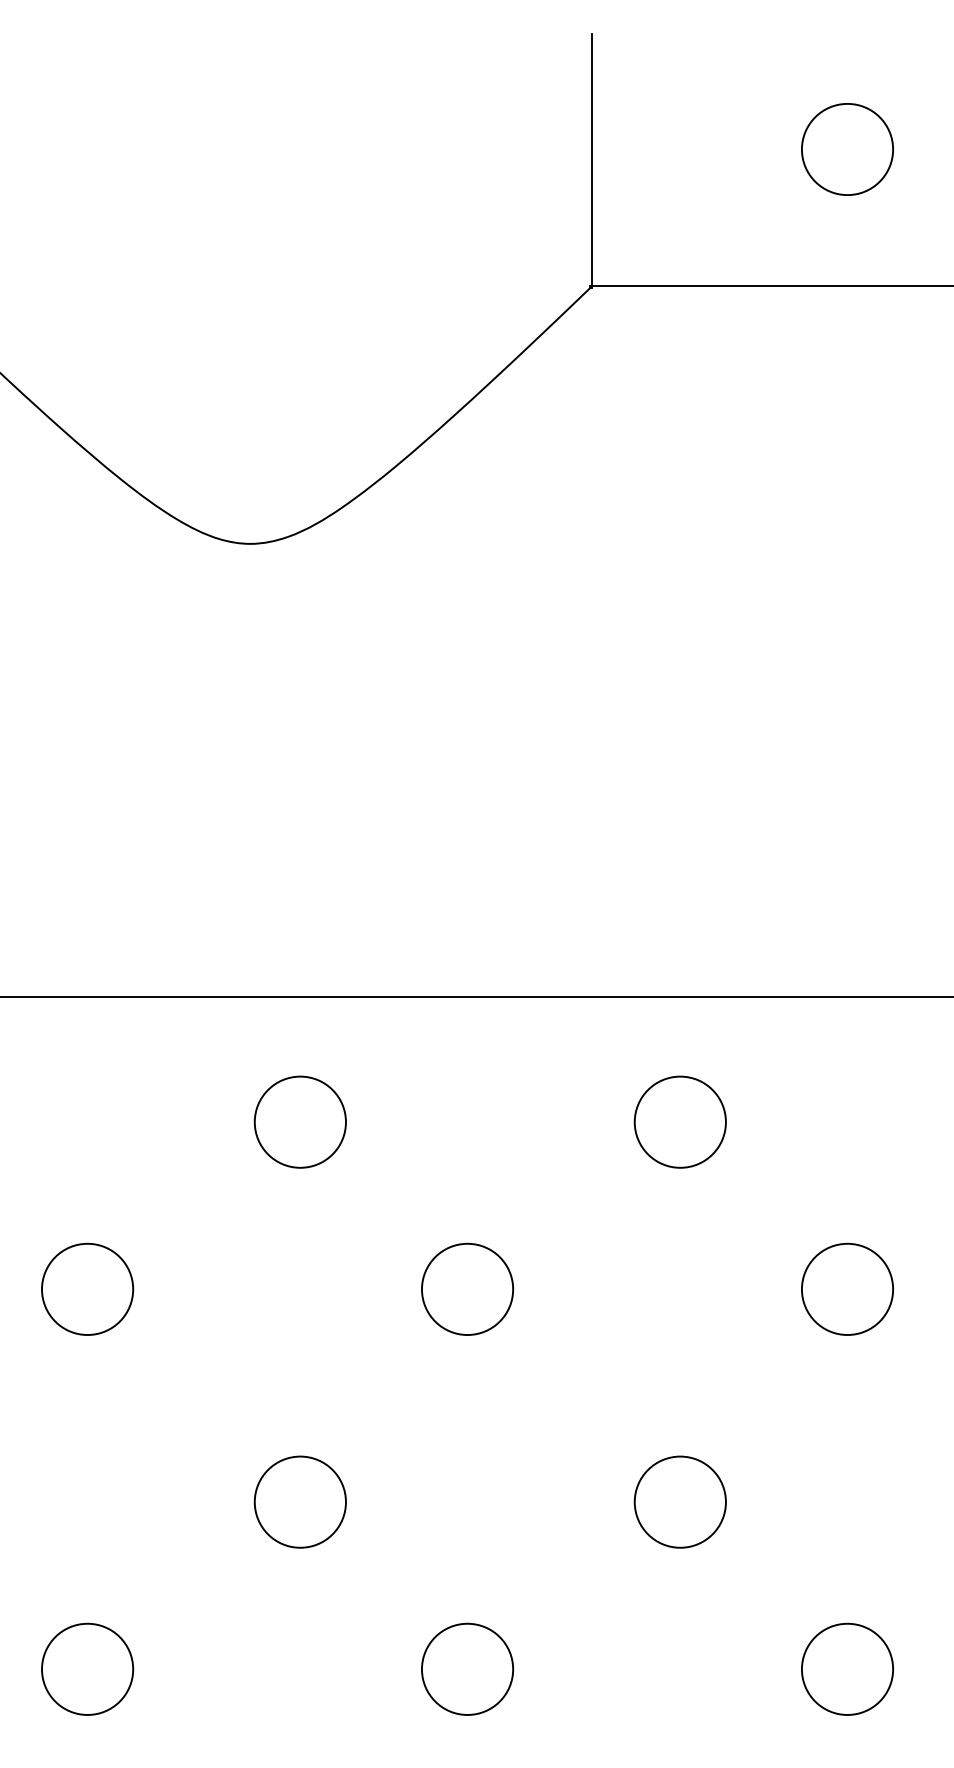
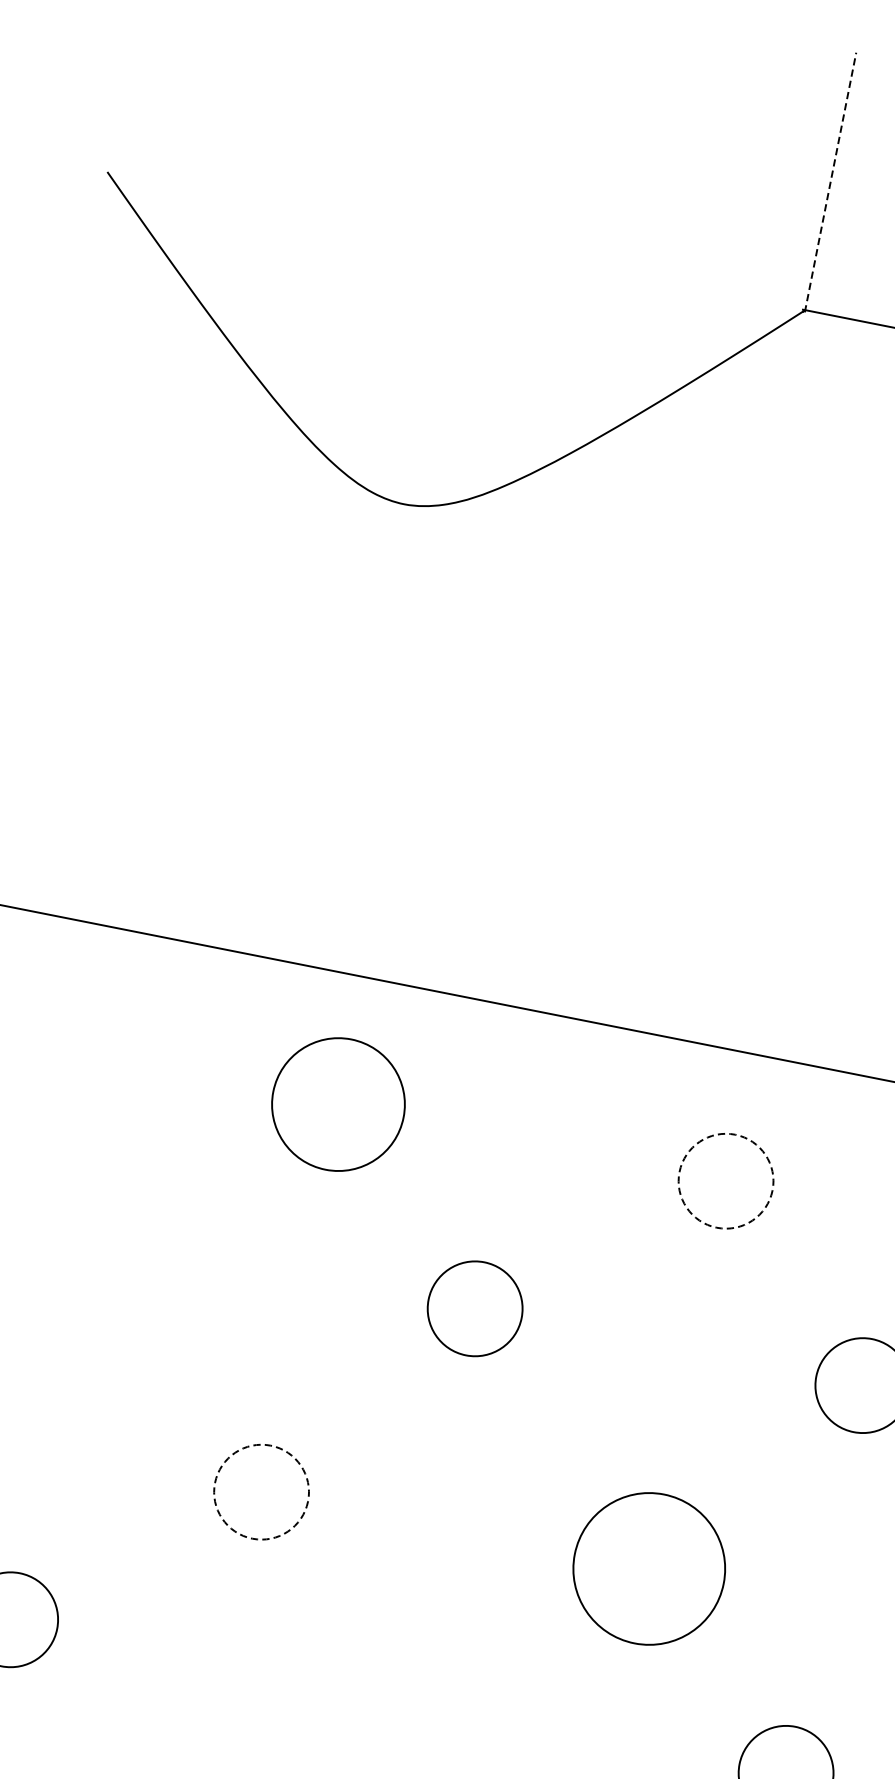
line: (592, 160) -> (830, 182), solid -> dashed
circle: (299, 1121) -> (337, 1103), size x1.4
circle: (679, 1121) -> (725, 1180), solid -> dashed
circle: (87, 1288) -> (87, 1231), removed
circle: (299, 1501) -> (260, 1491), solid -> dashed
circle: (679, 1501) -> (648, 1568), size x1.6
circle: (467, 1668) -> (398, 1695), removed

